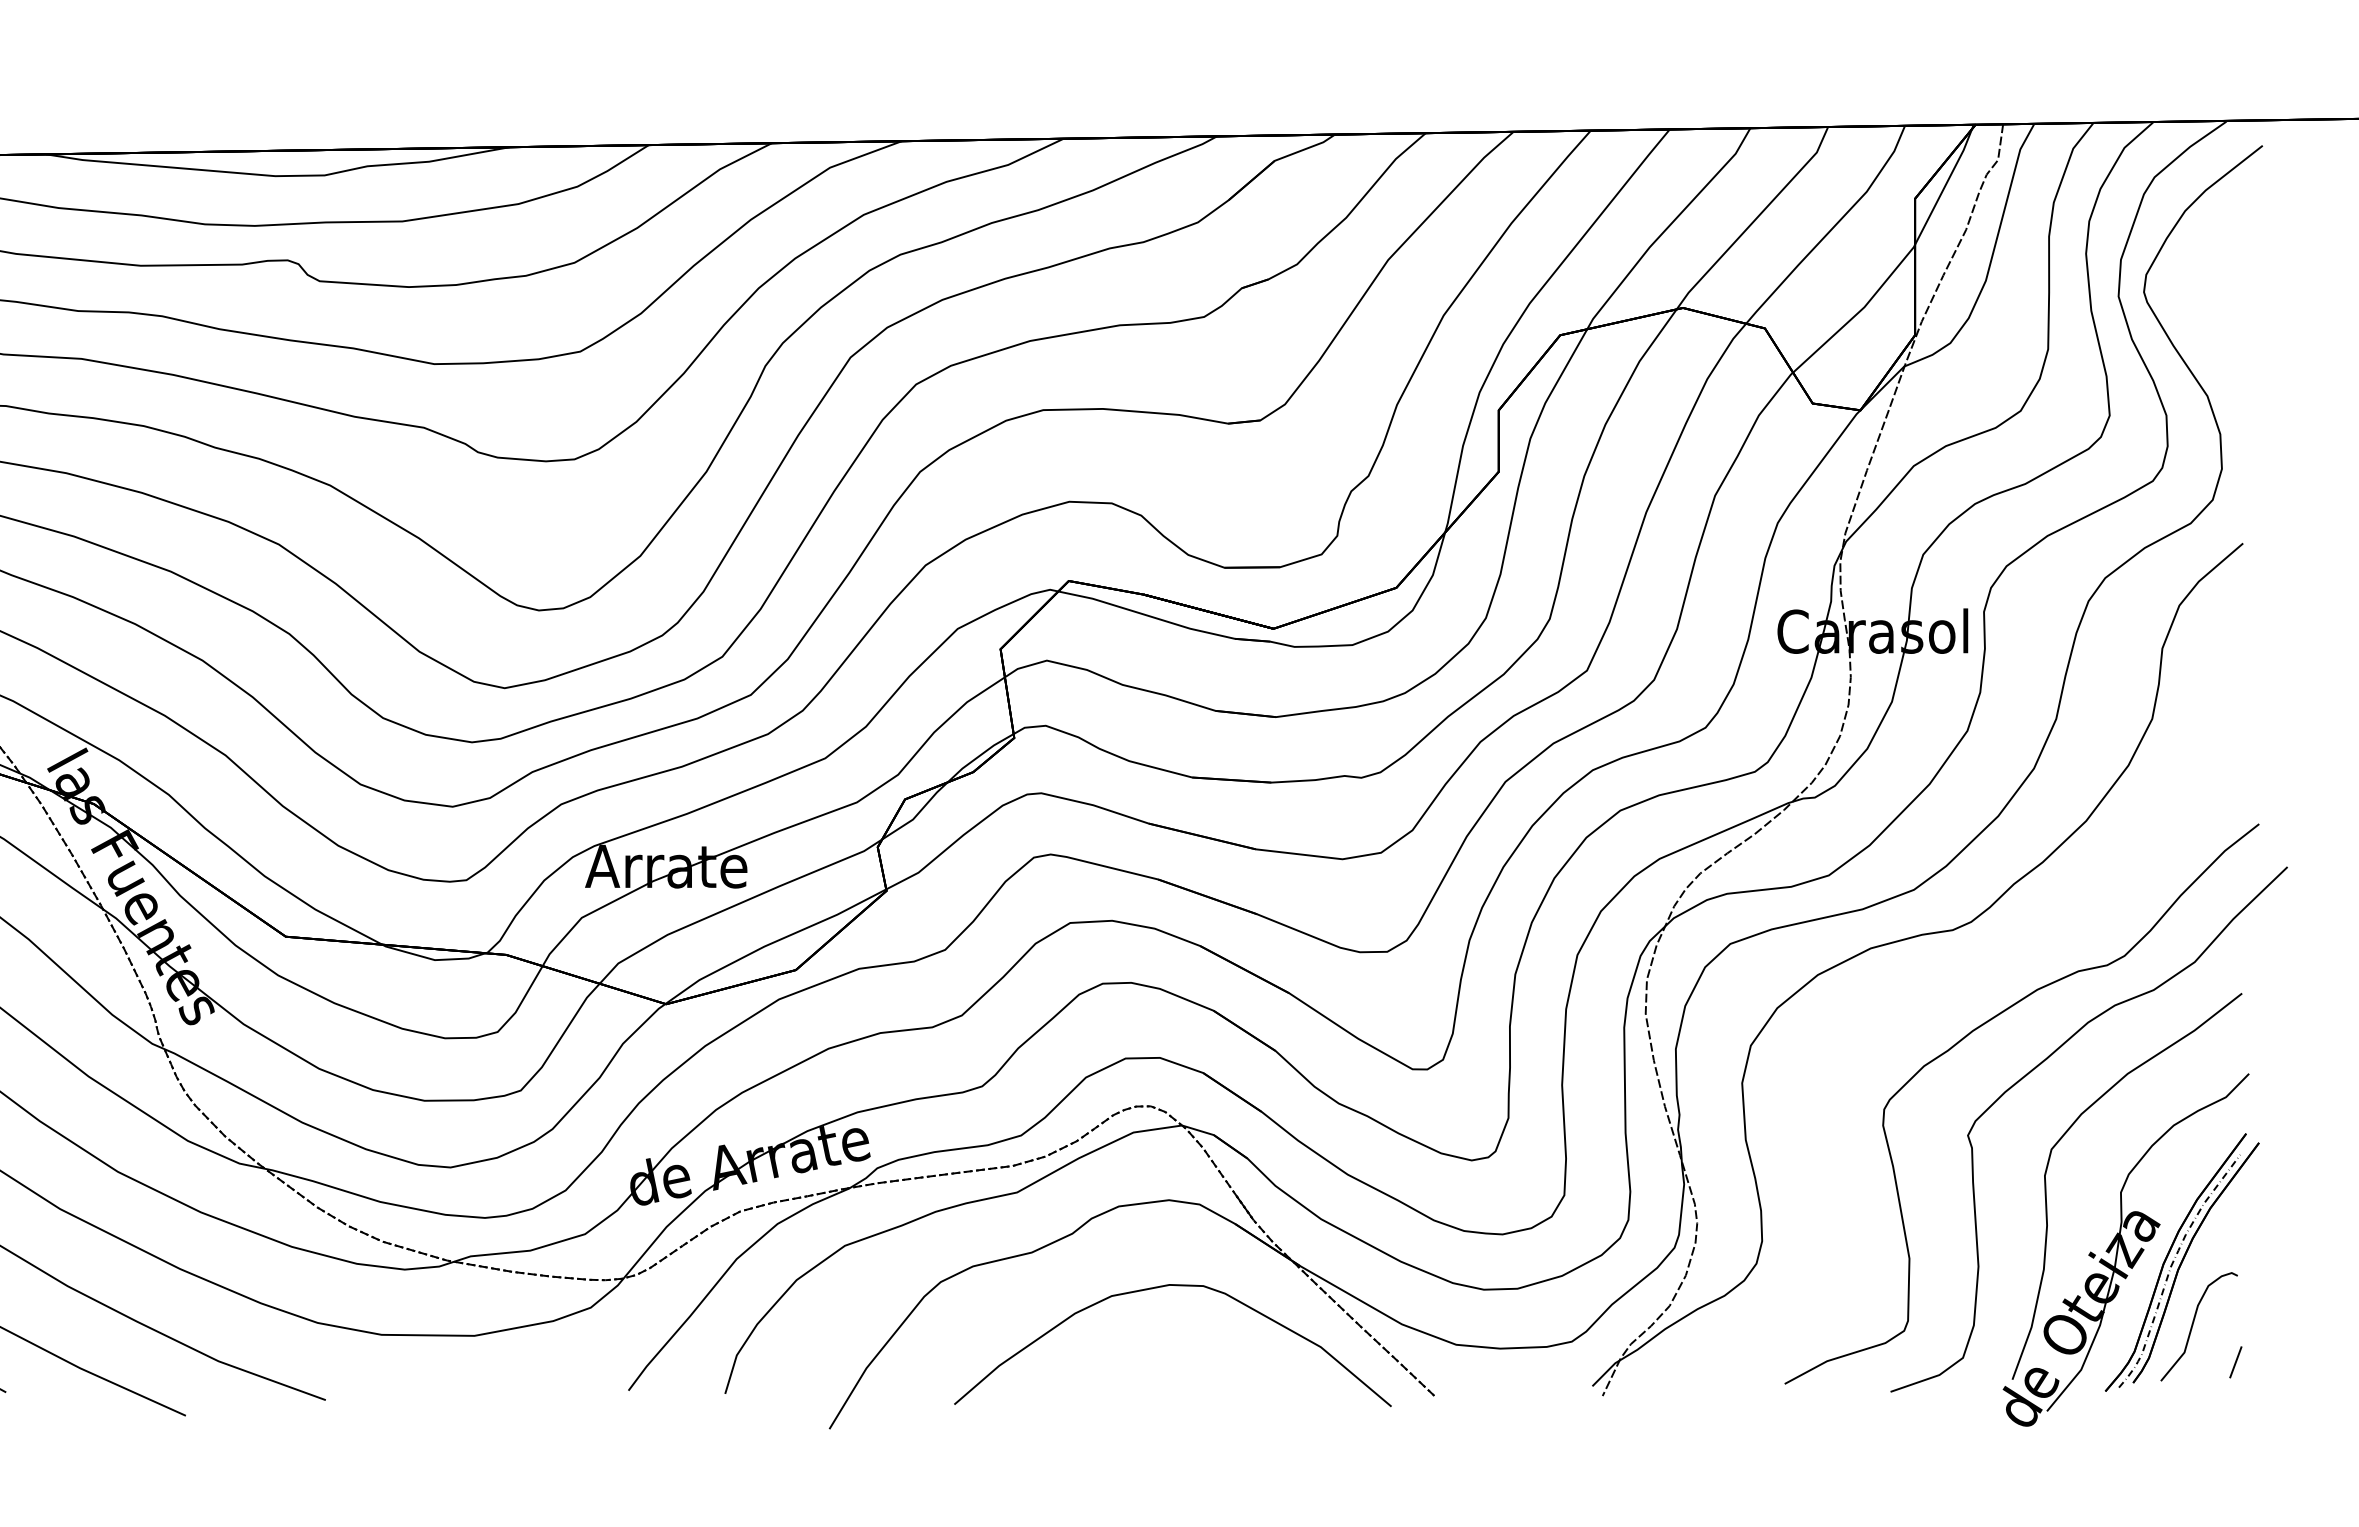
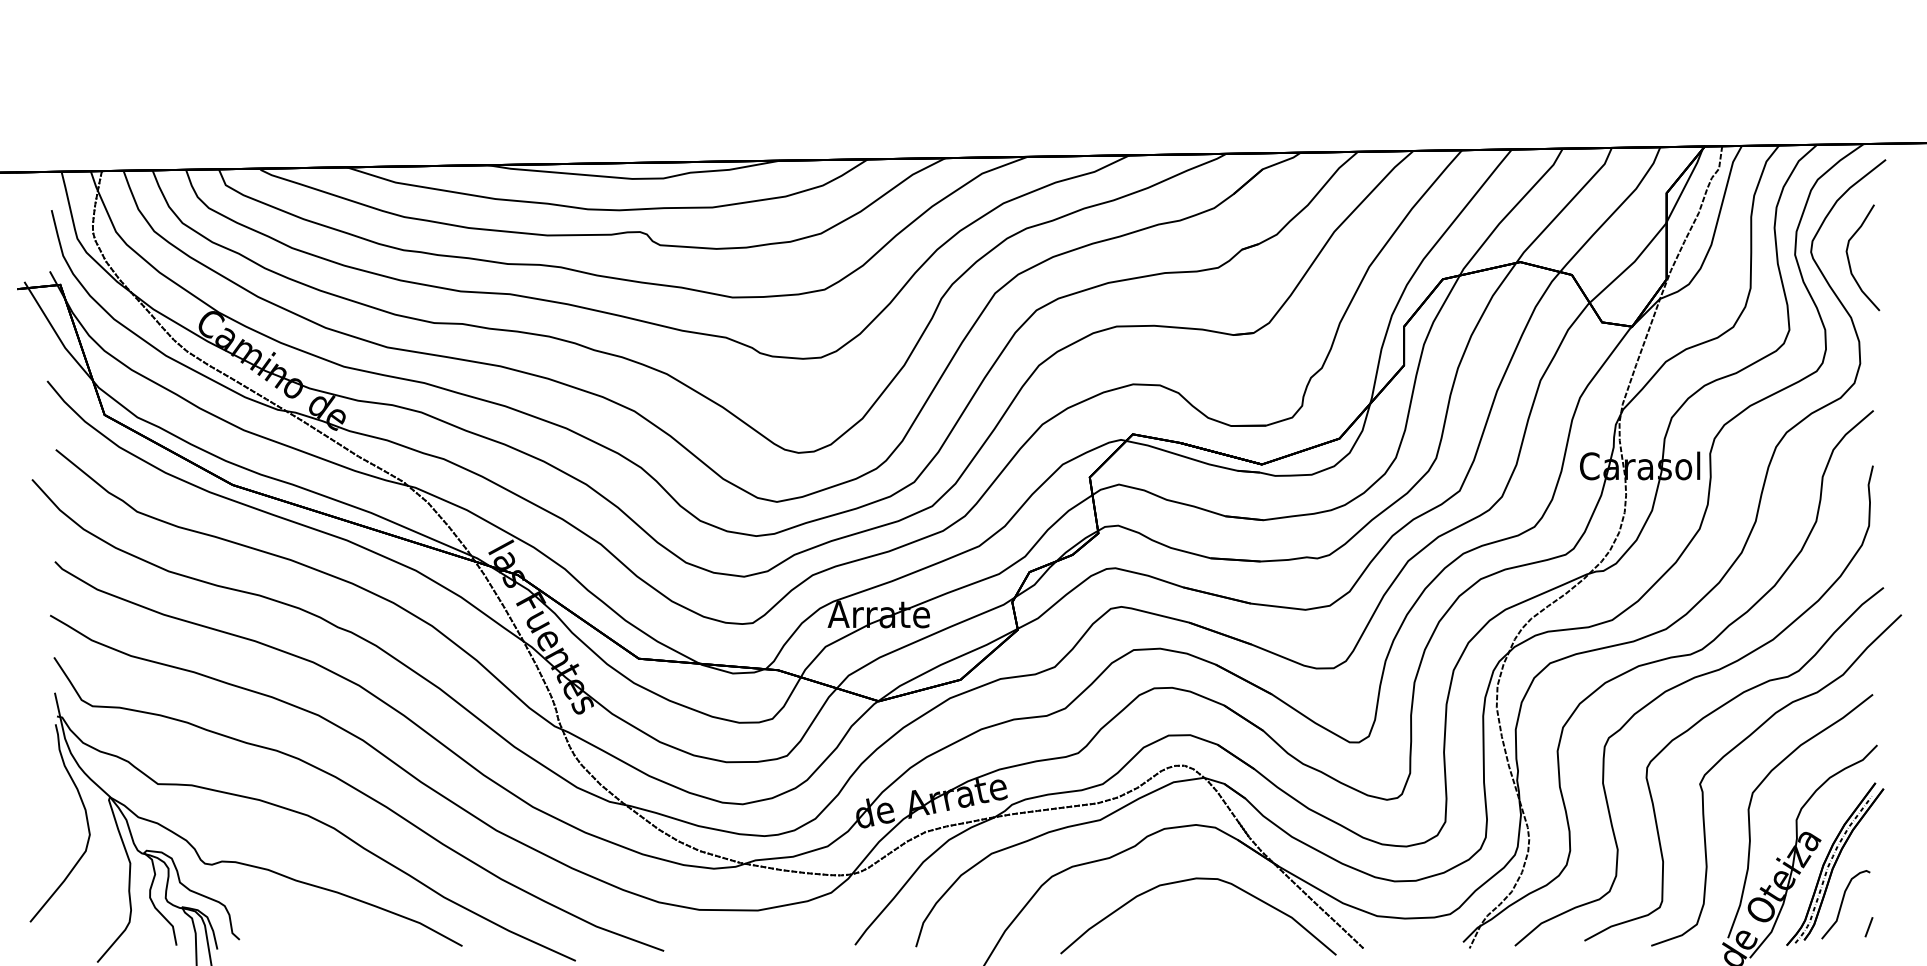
curve: (2204, 302) -> (1849, 258), added
curve: (1940, 977) -> (1682, 684), added

